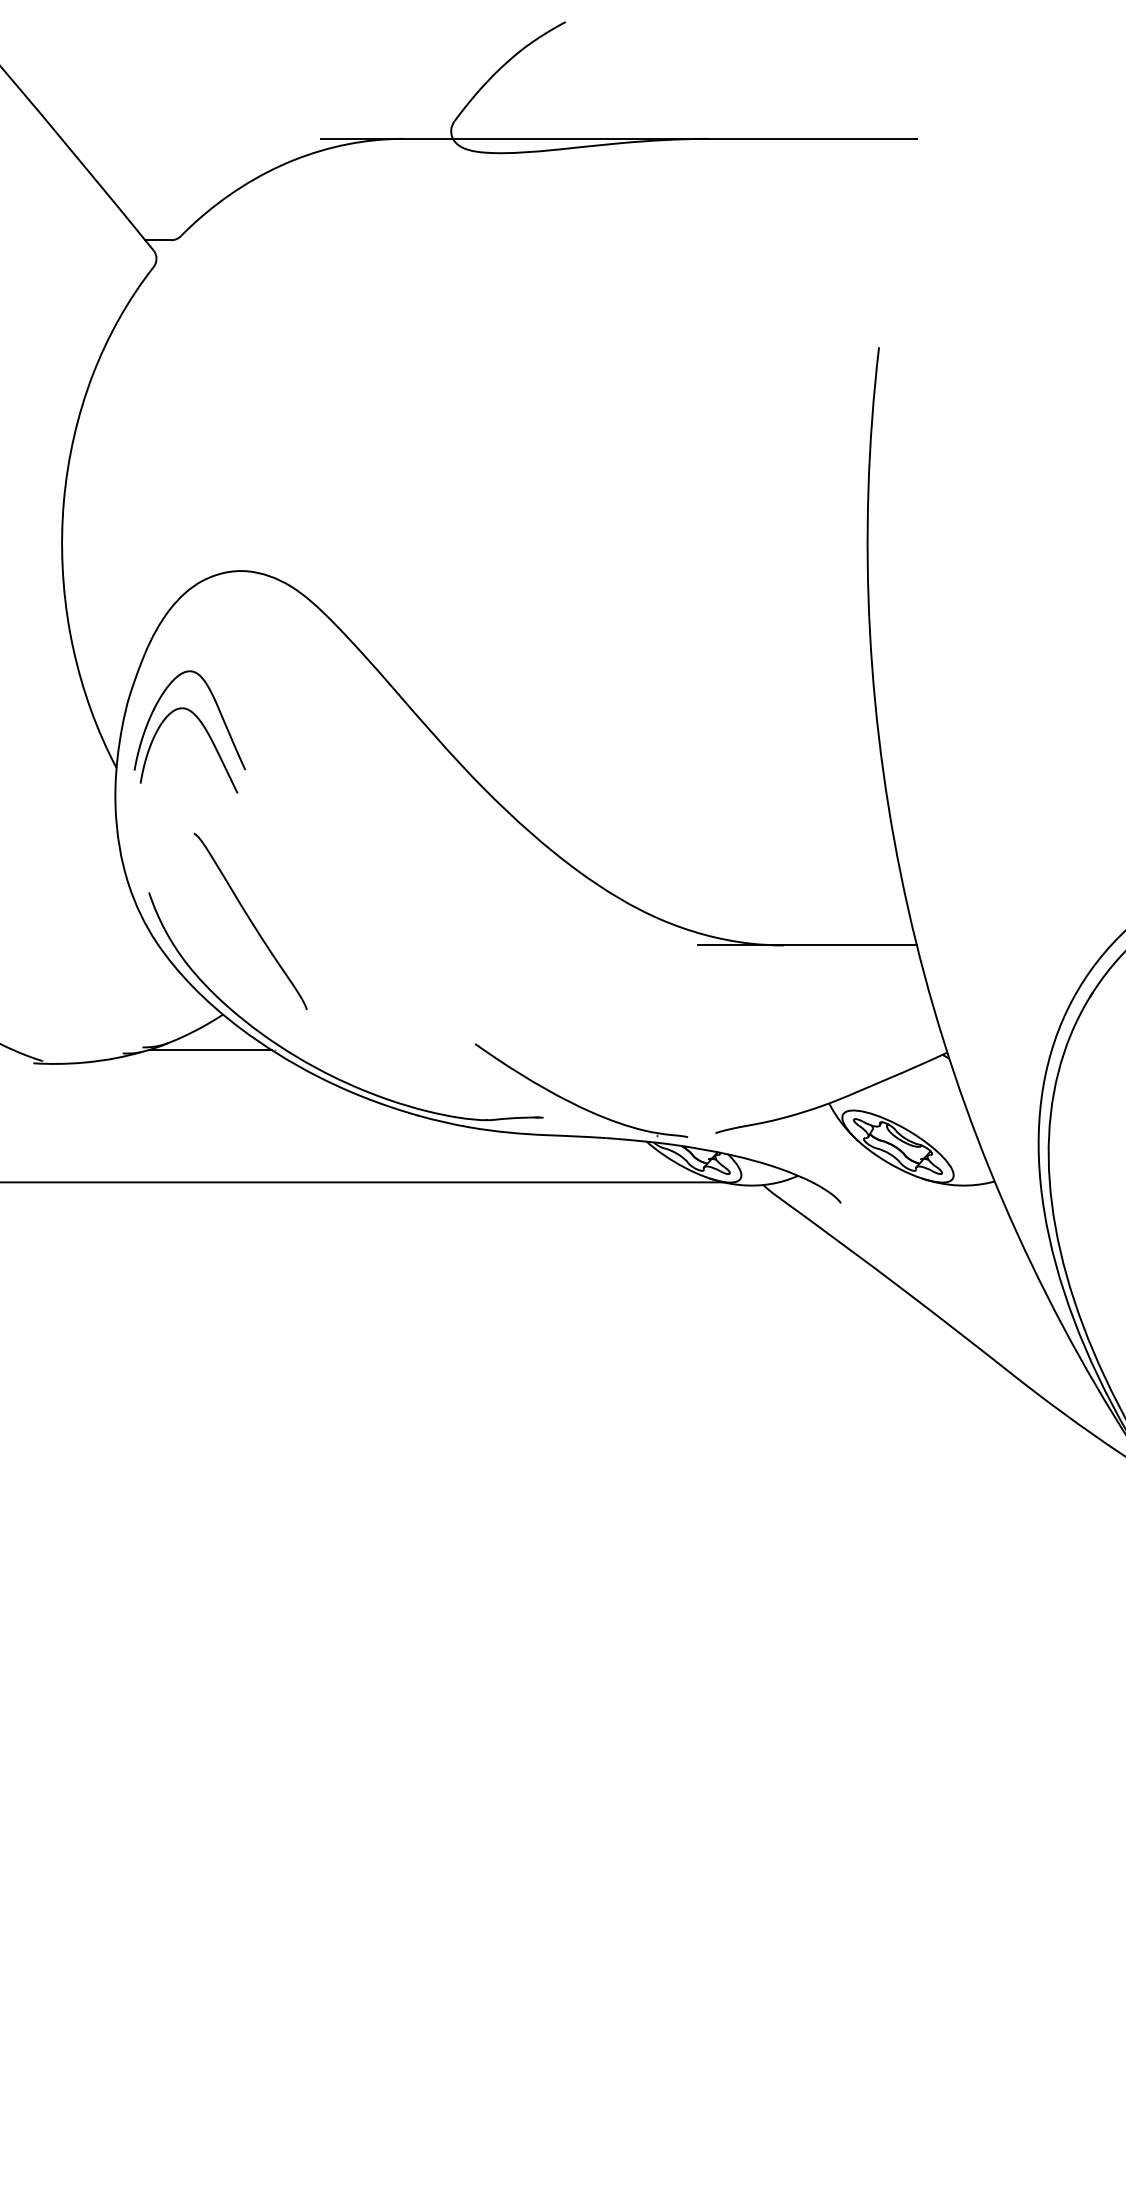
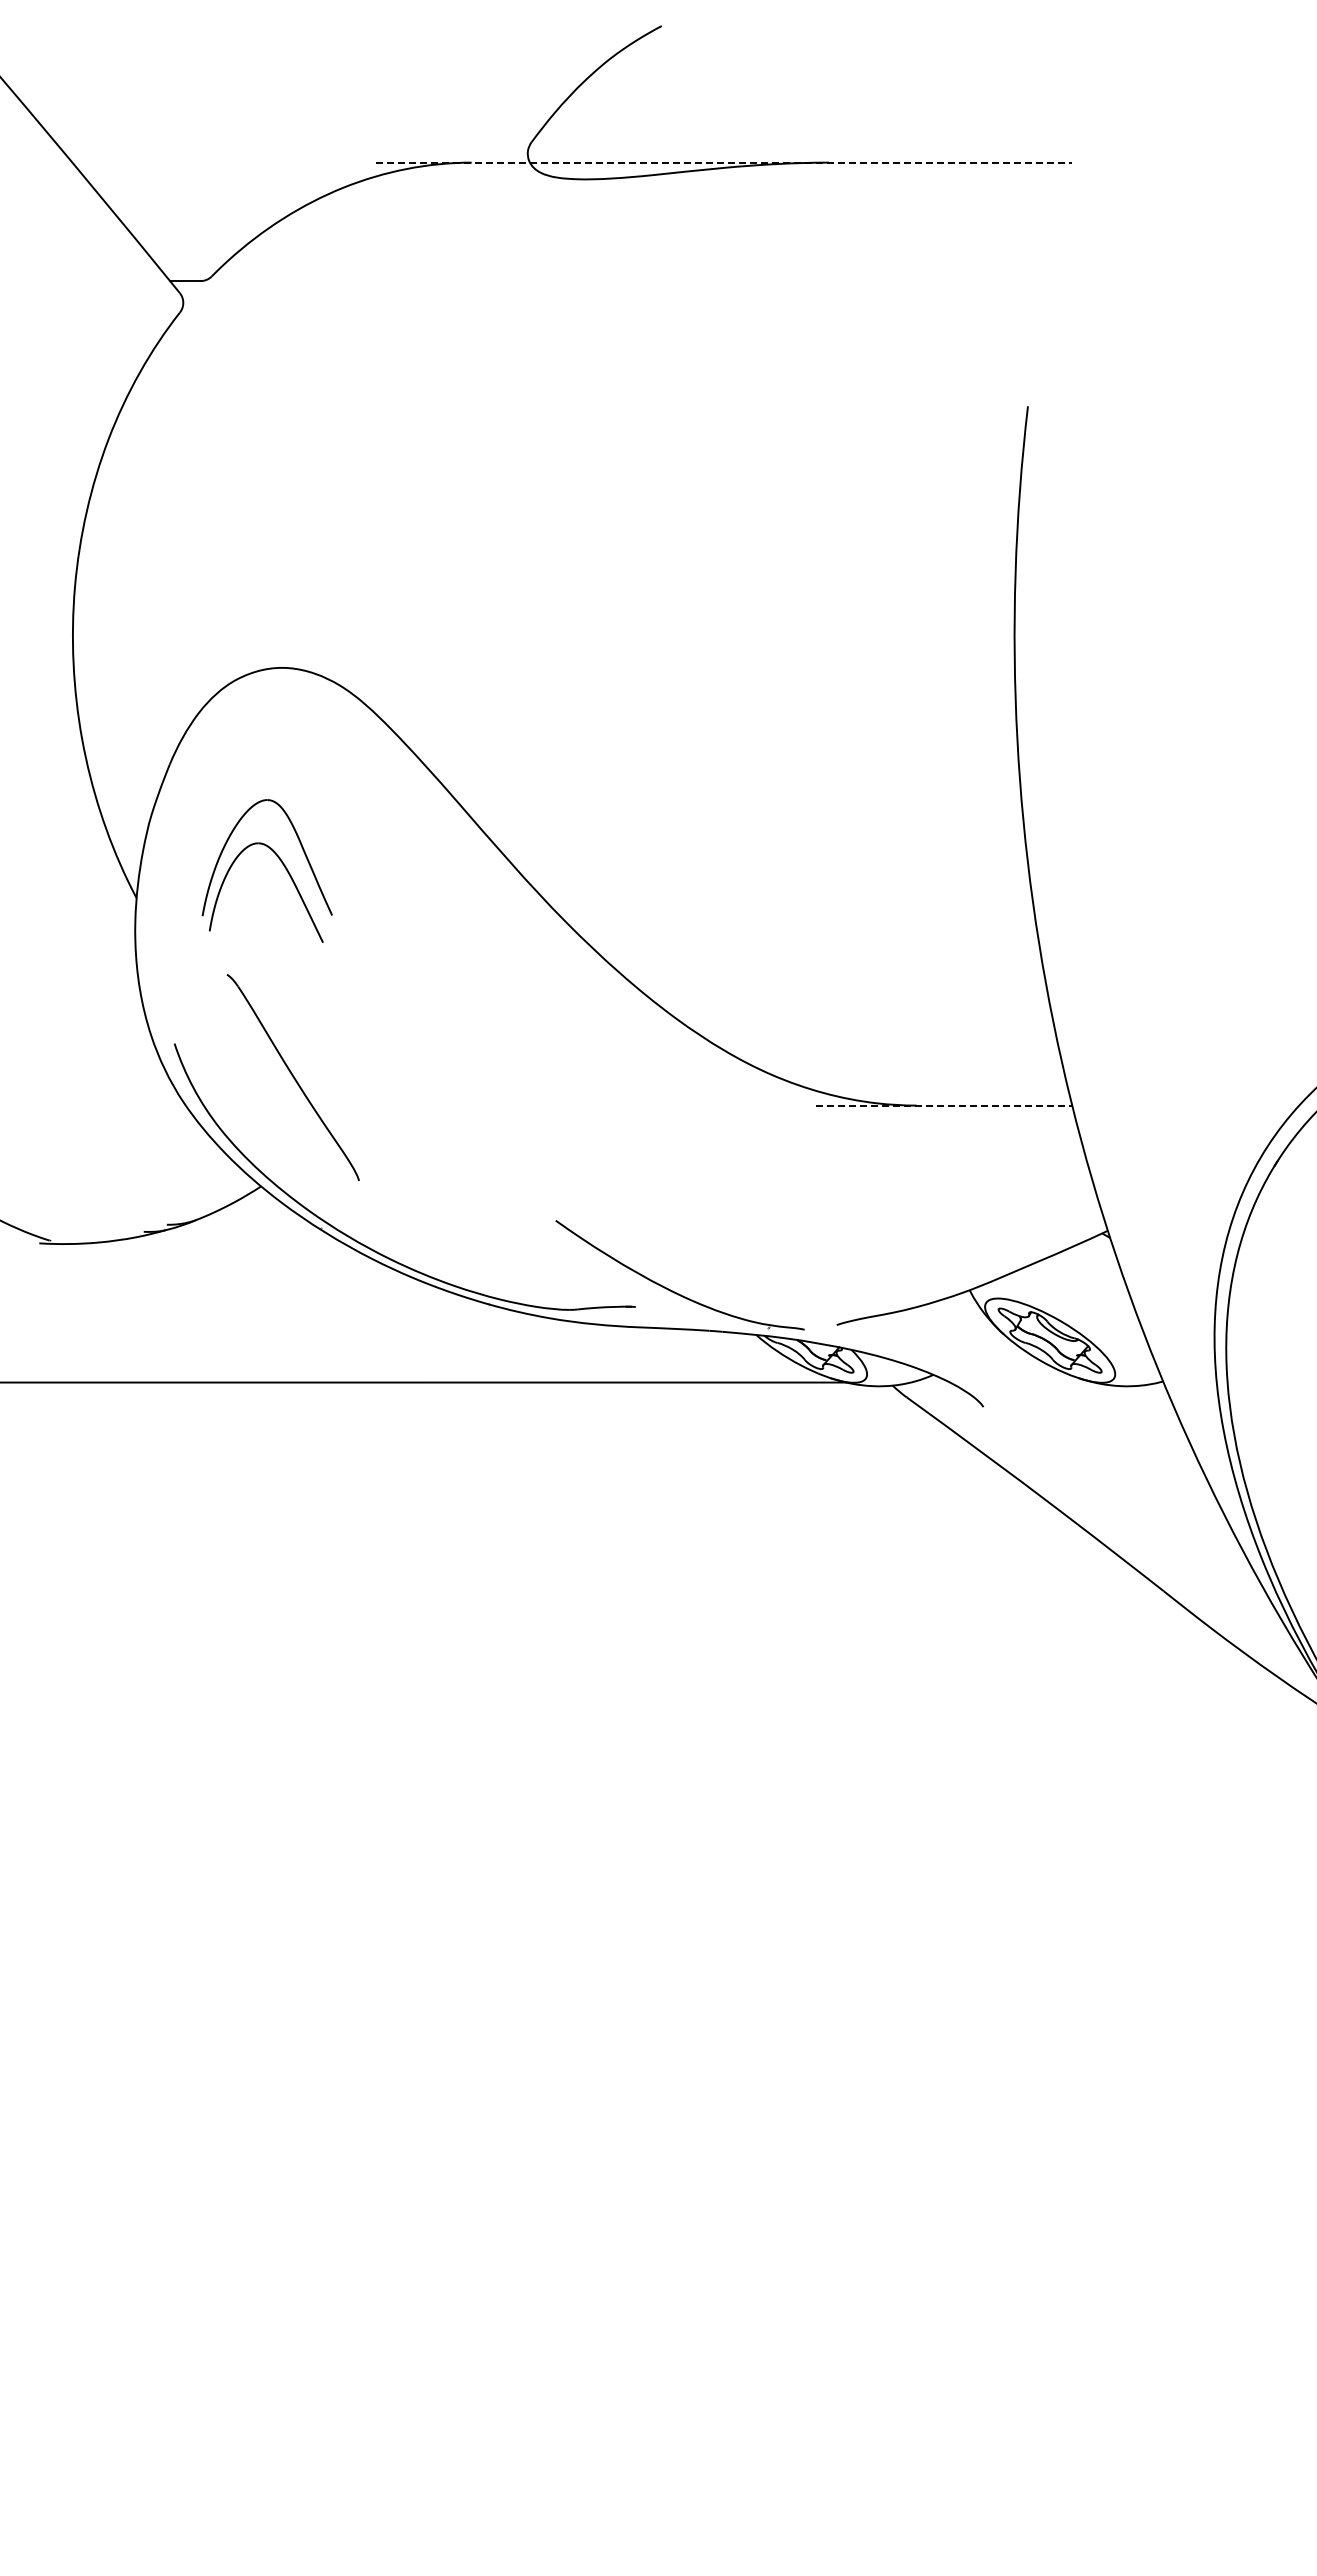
line: (619, 138) -> (724, 162), solid -> dashed
part: (200, 722) -> (279, 860), moved
line: (807, 945) -> (944, 1105), solid -> dashed
line: (210, 1050) -> (246, 1228), removed

